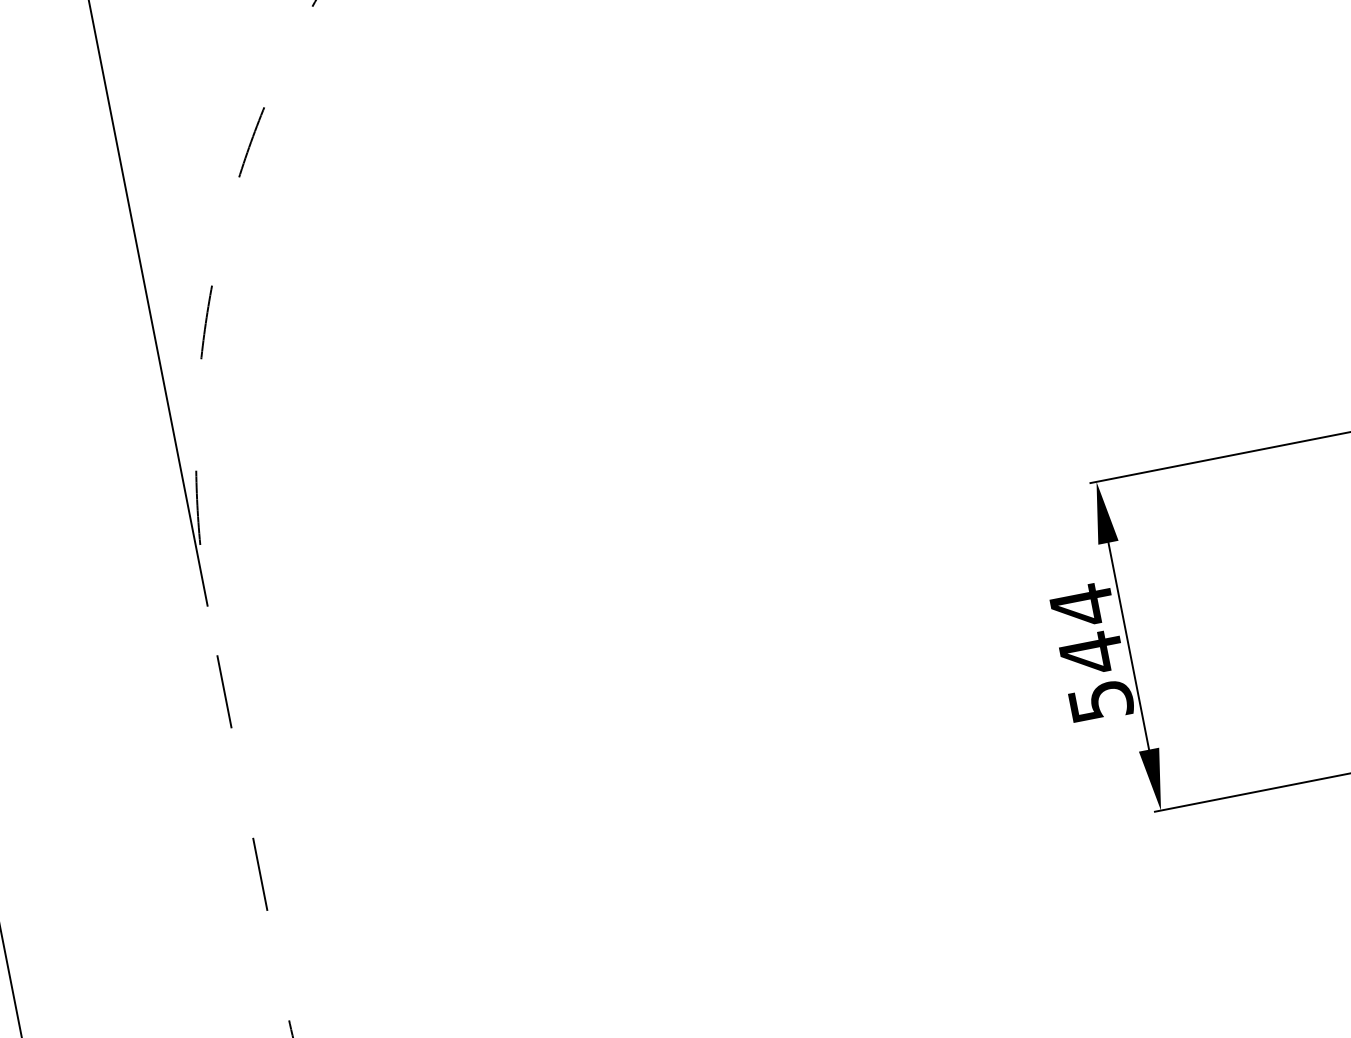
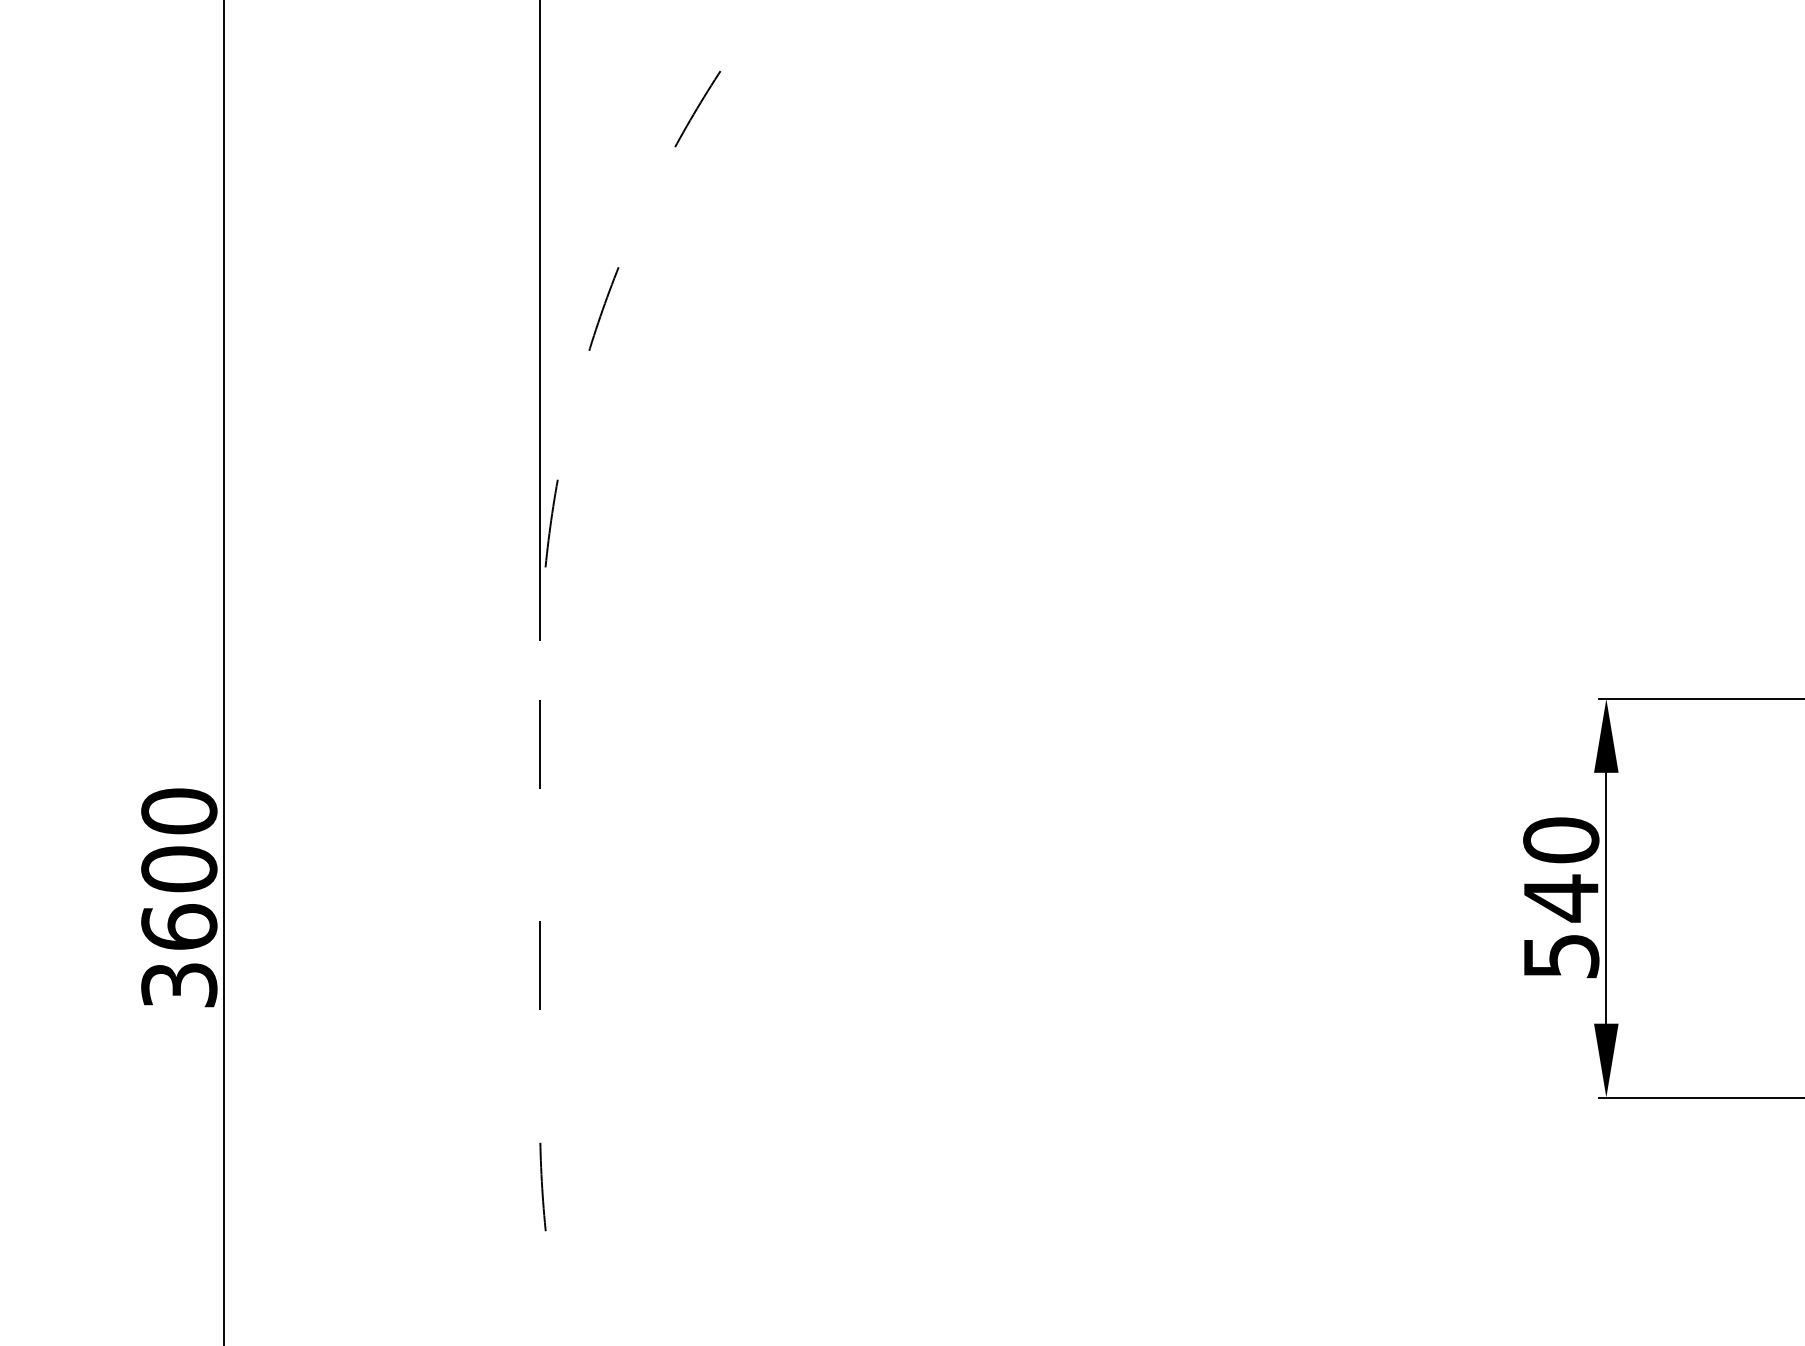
text: (1082, 605) -> (1561, 840), 544 -> 540

